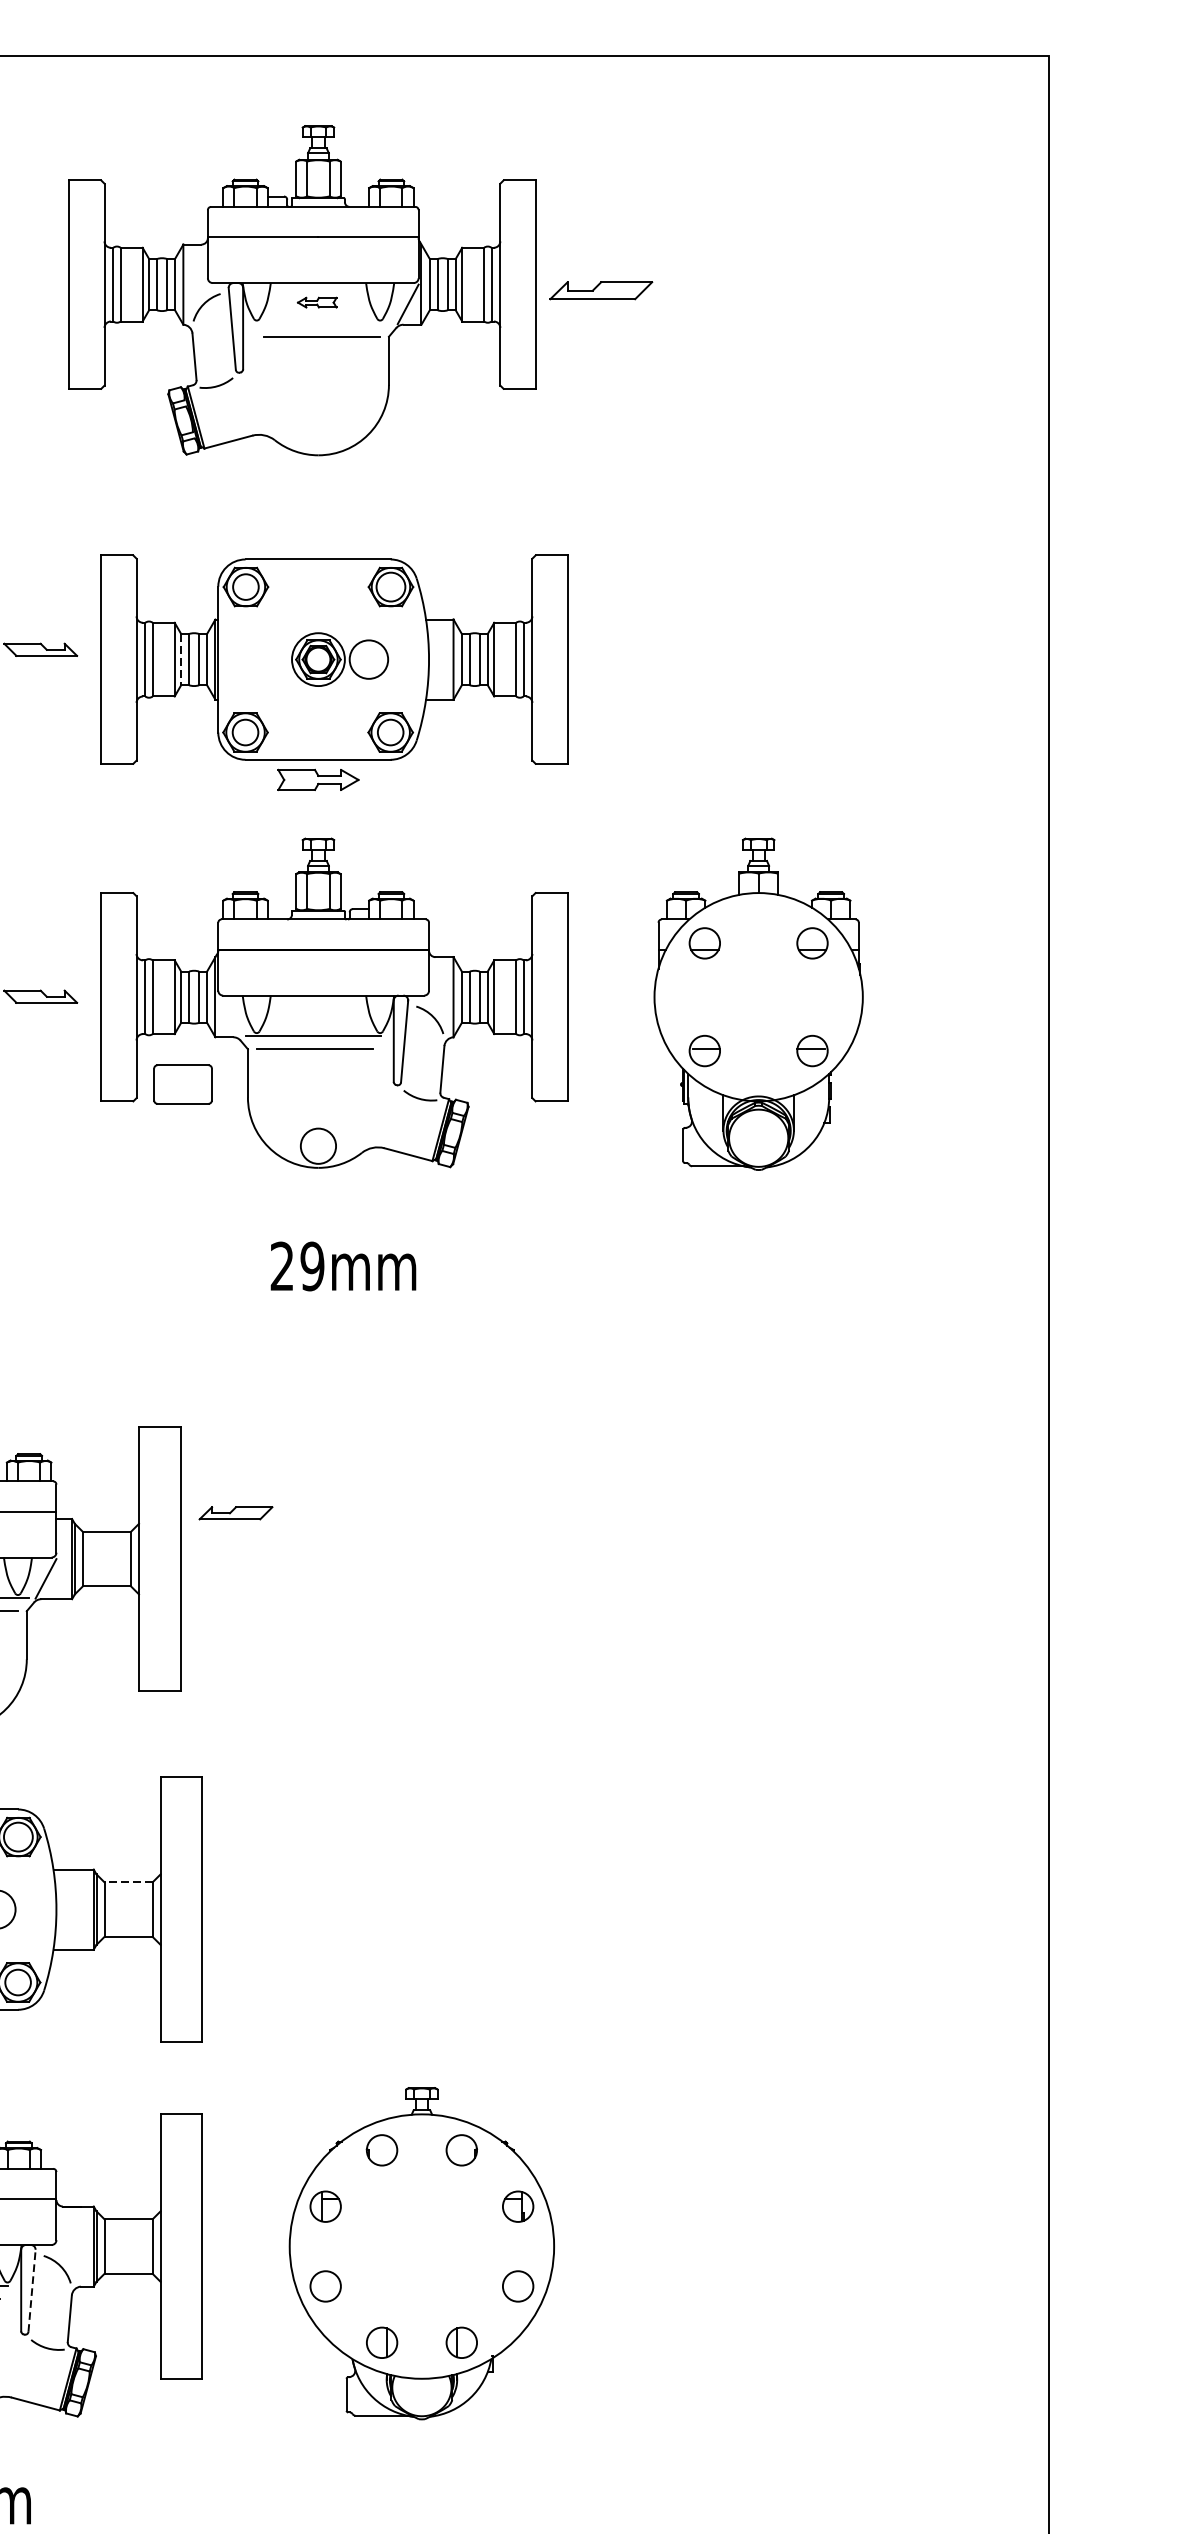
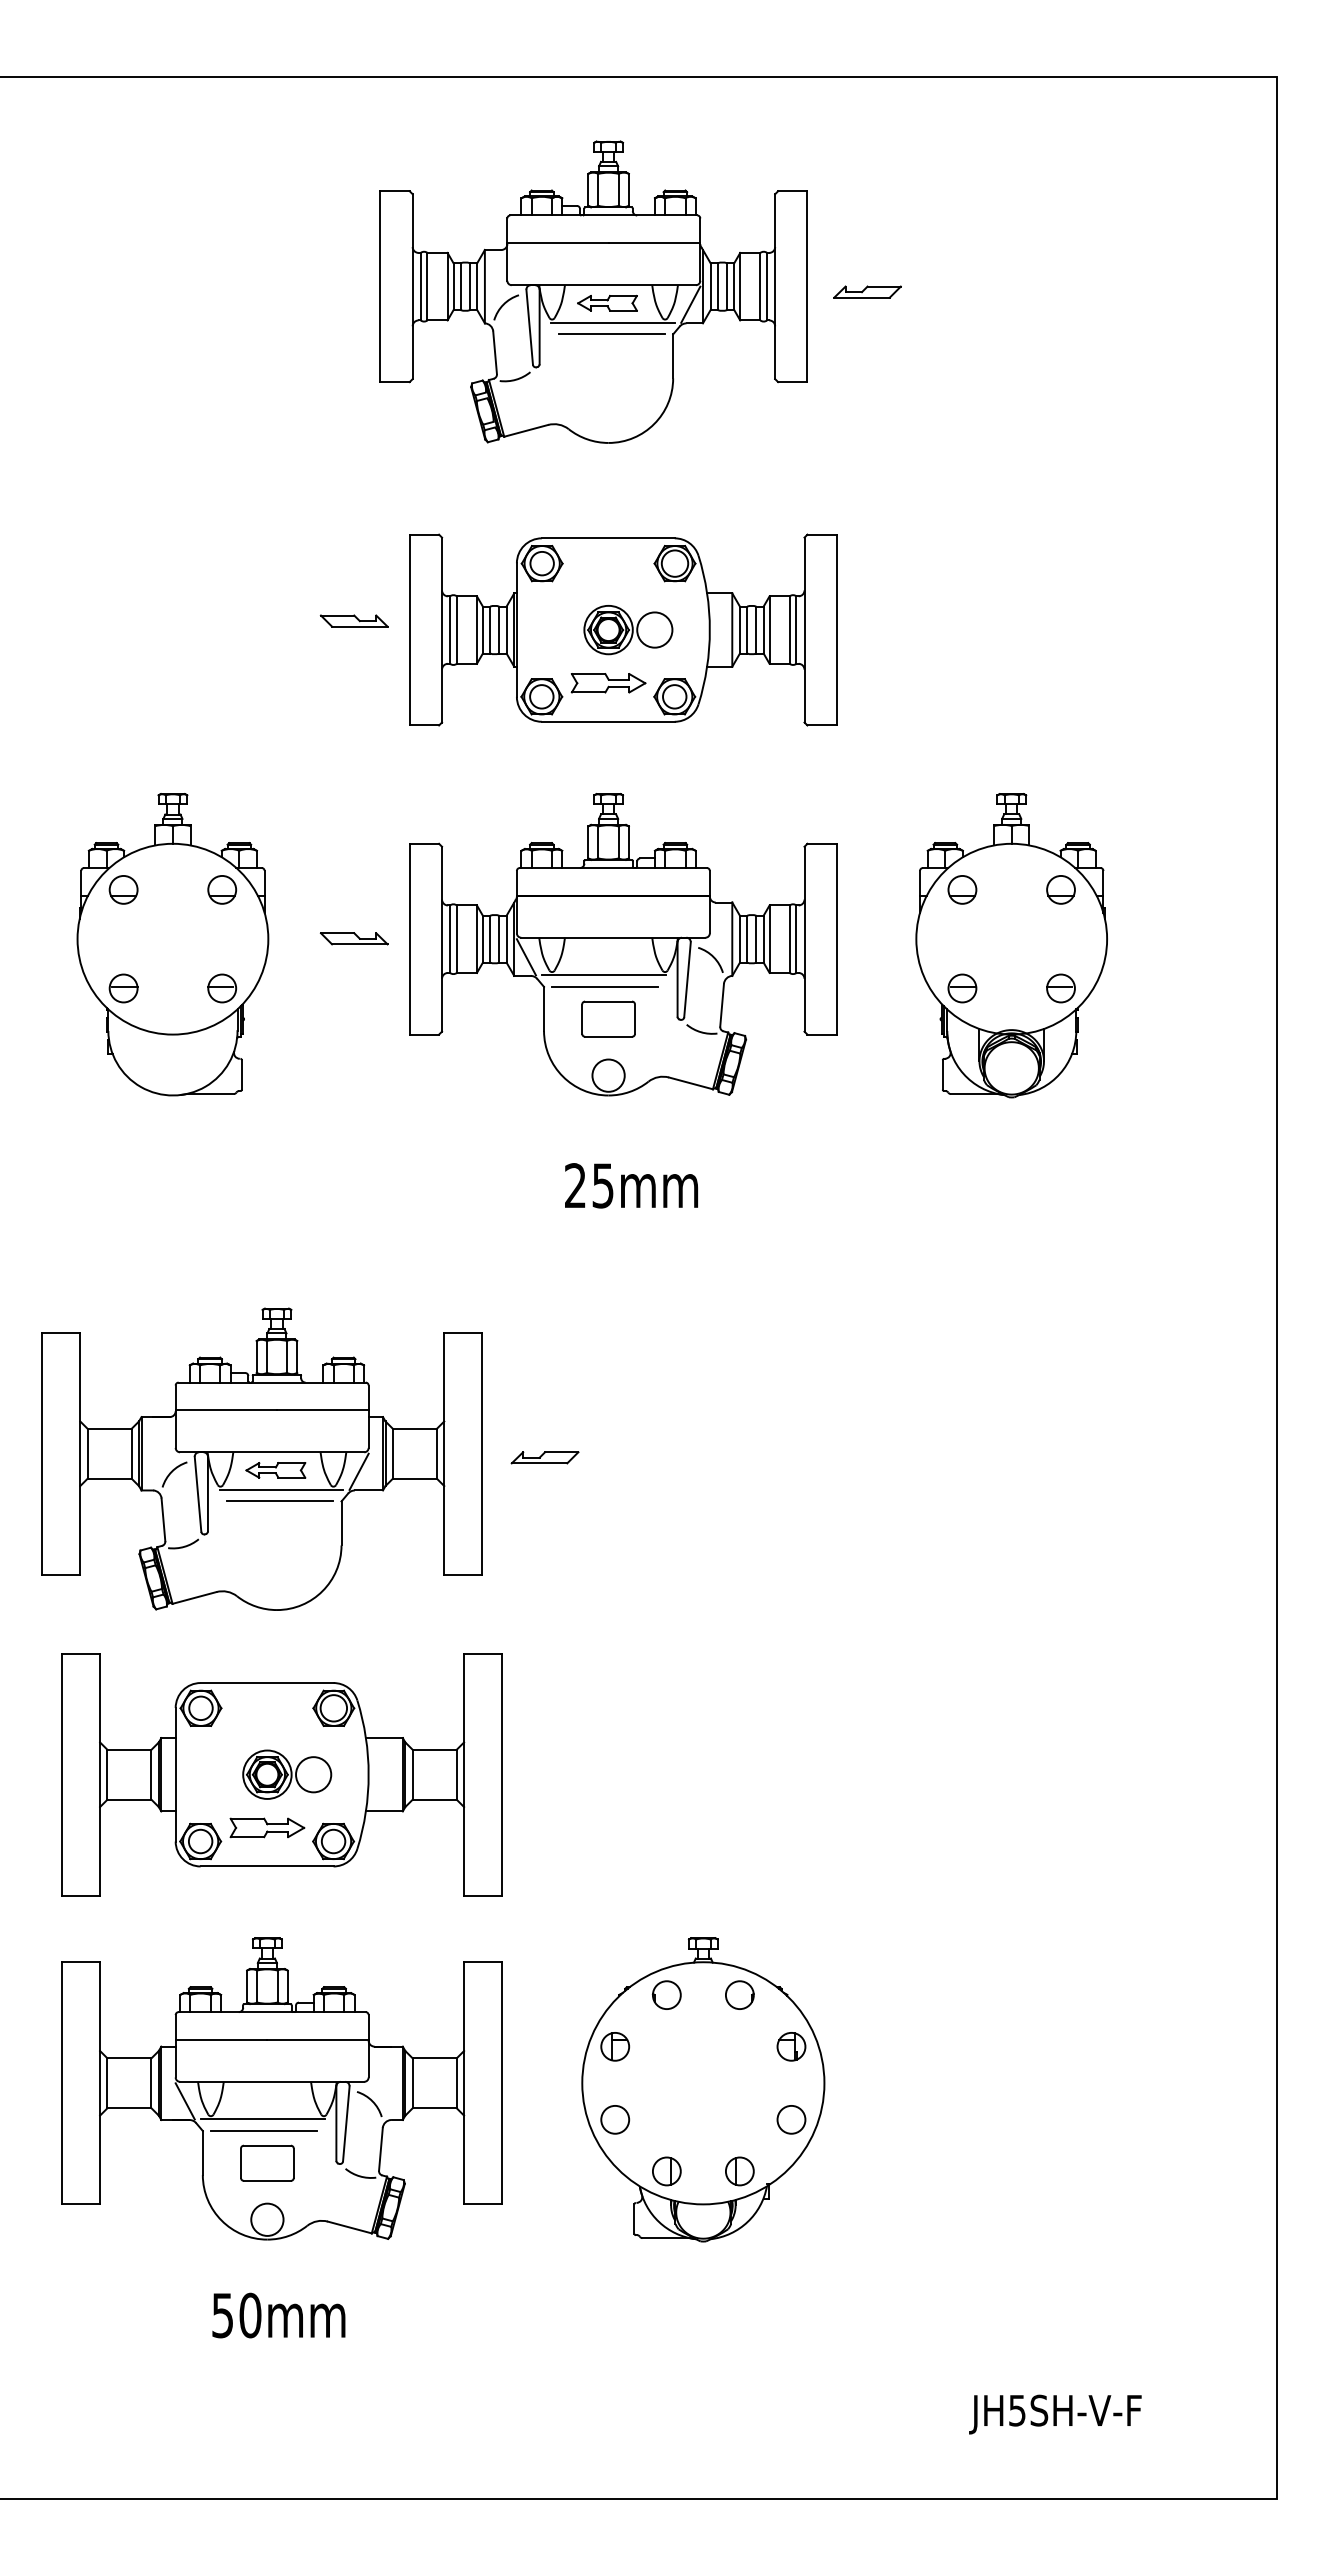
part: (601, 289) -> (867, 291), size x0.71
part: (317, 301) -> (607, 302), size x1.67
line: (322, 323) -> (612, 322), added
line: (180, 660) -> (482, 630), dashed -> solid
part: (318, 780) -> (608, 683), moved
line: (227, 1017) -> (525, 957), added
part: (182, 1083) -> (608, 1018), moved
text: (311, 1266) -> (602, 1185), 29mm -> 25mm
part: (235, 1512) -> (544, 1457), moved
line: (128, 1882) -> (434, 1749), dashed -> solid
line: (32, 2290) -> (346, 2123), dashed -> solid

